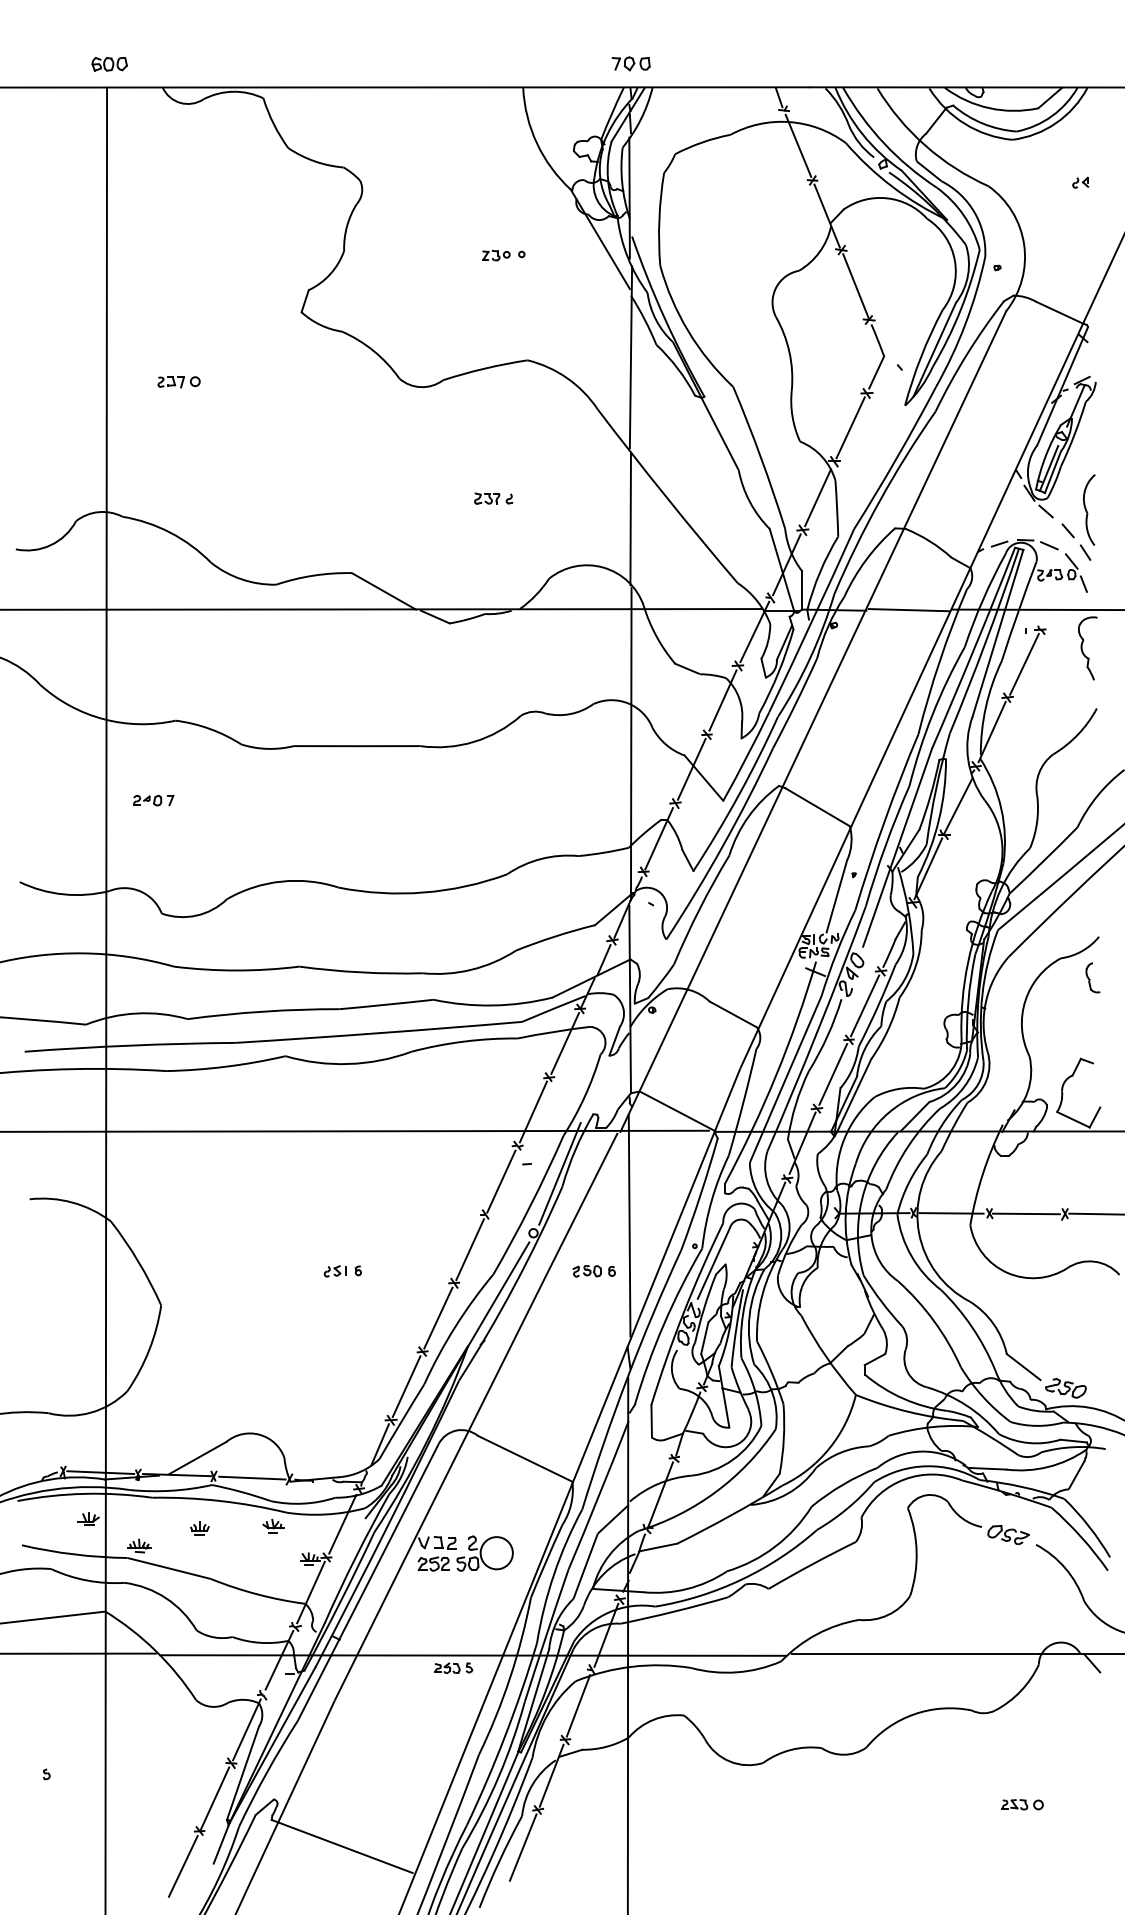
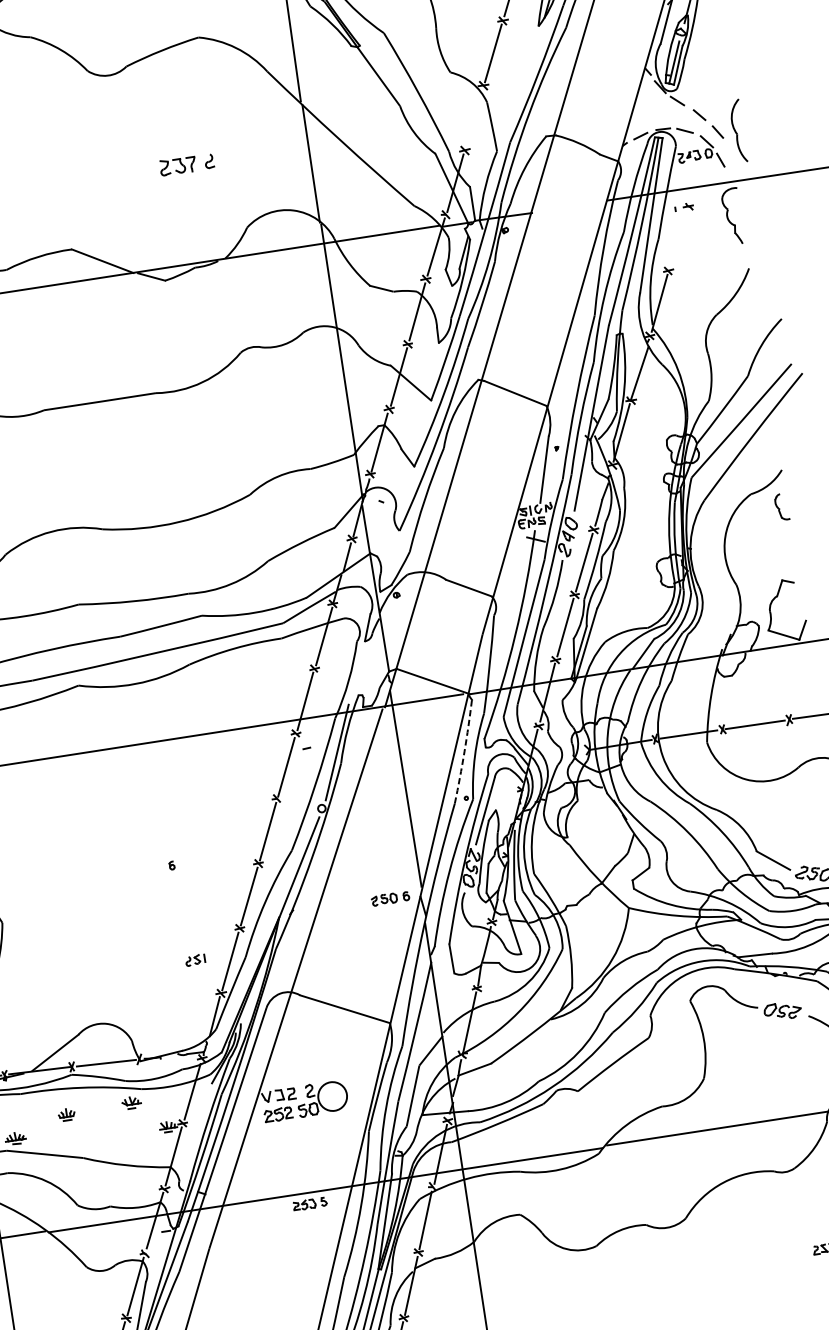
line: (818, 497) -> (474, 119), removed
part: (493, 498) -> (187, 164), size x1.6
part: (1089, 509) -> (738, 130), moved
line: (908, 610) -> (569, 207), removed
line: (1024, 663) -> (678, 238), removed
arc: (700, 1194) -> (464, 751), solid -> dashed
part: (334, 1271) -> (194, 960), moved
part: (593, 1271) -> (389, 898), moved

